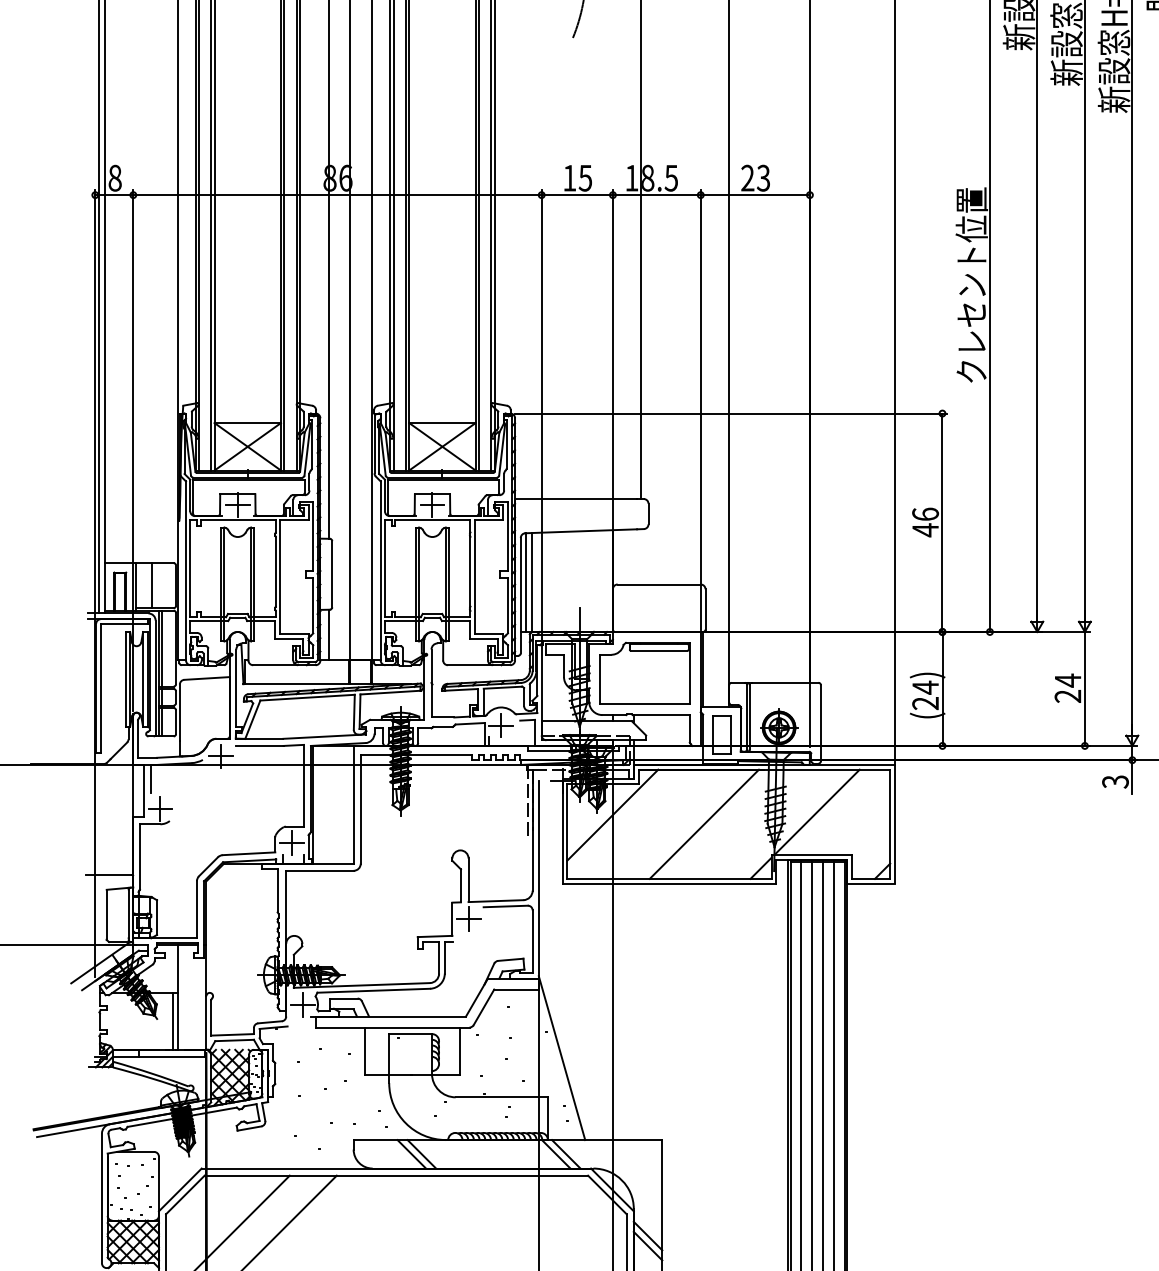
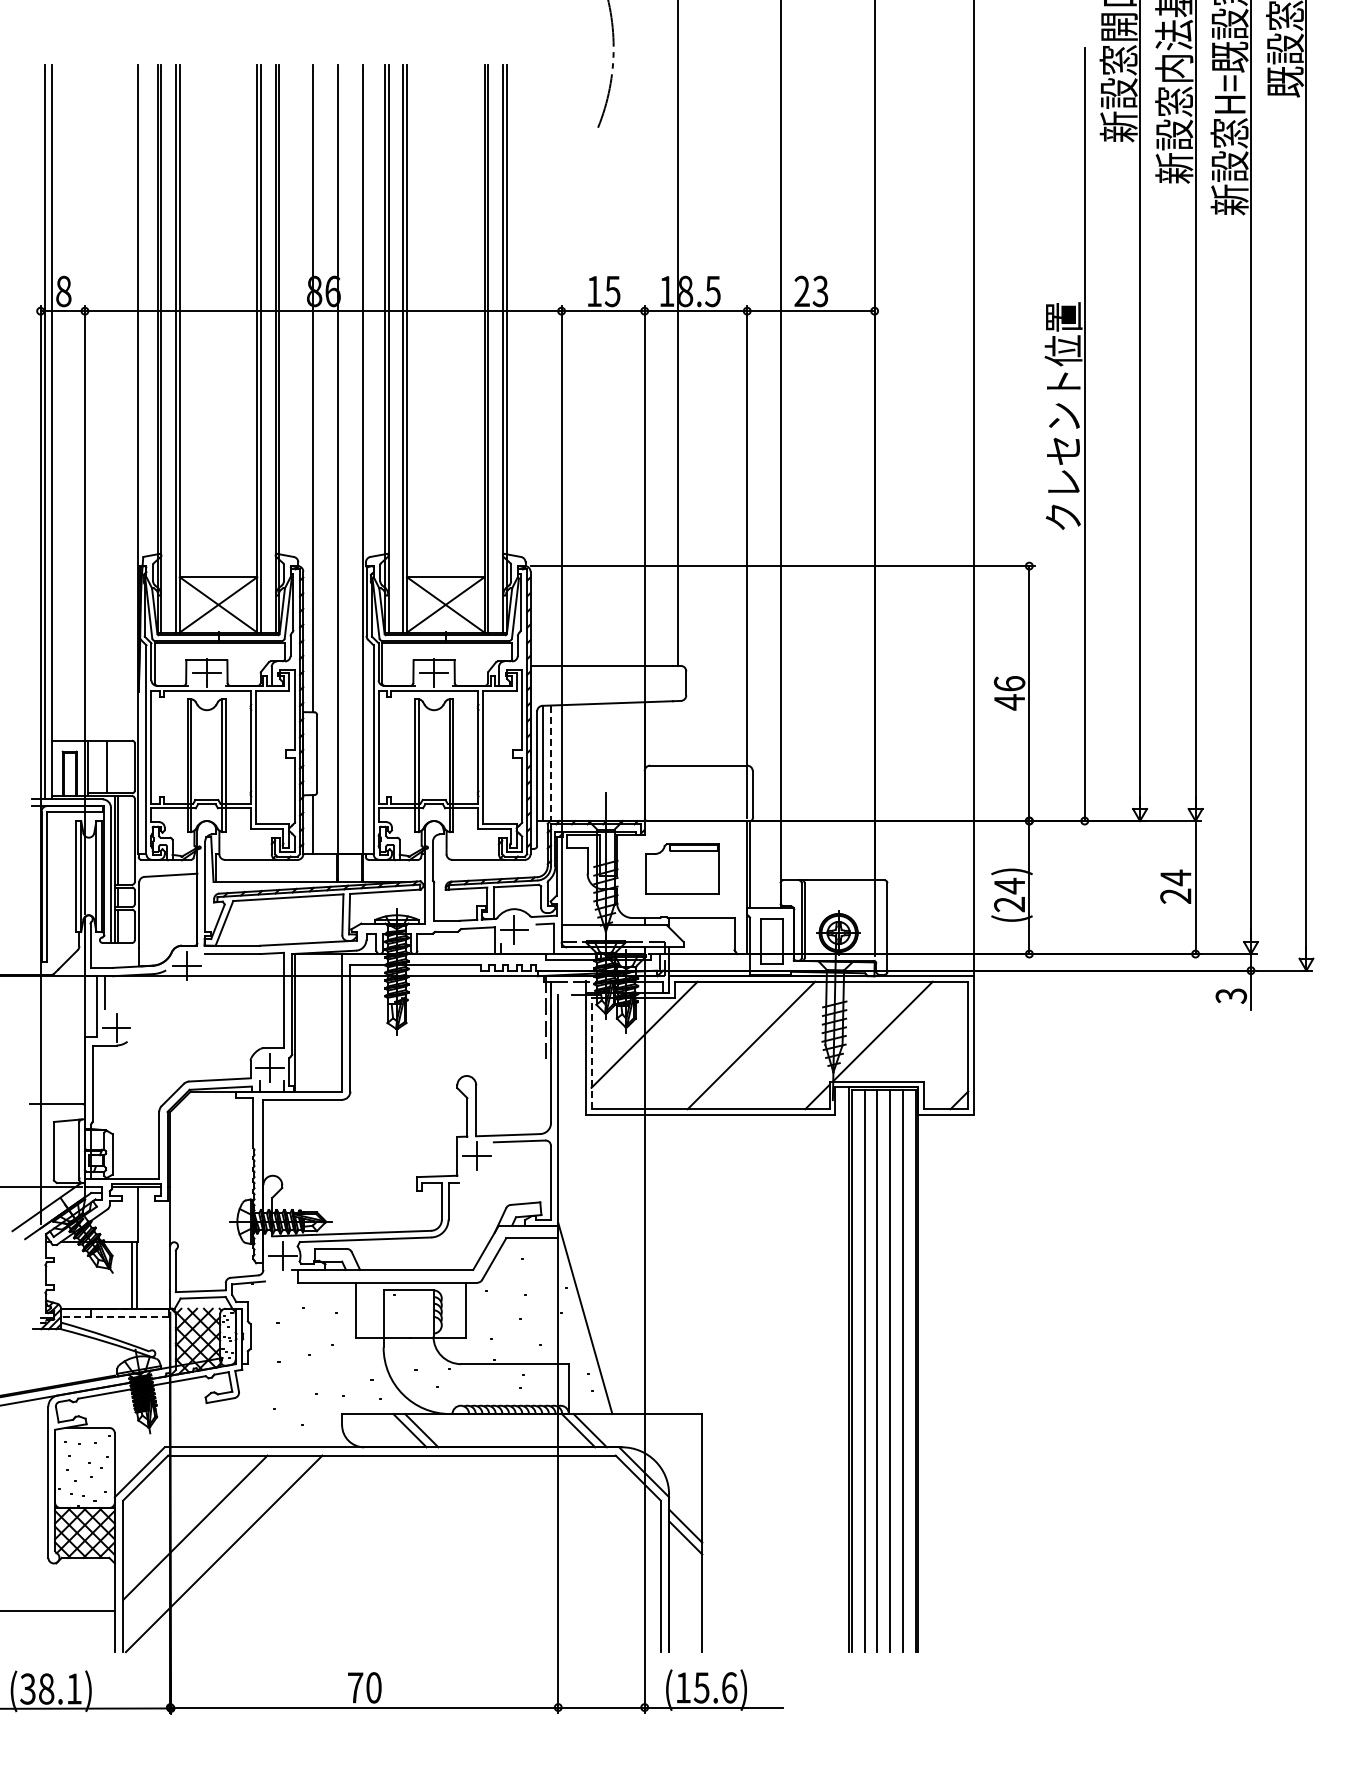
line: (532, 582) -> (550, 763), solid -> dashed
part: (645, 672) -> (682, 868), size x0.7
line: (567, 831) -> (591, 1053), solid -> dashed
line: (158, 1057) -> (114, 1317), solid -> dashed

